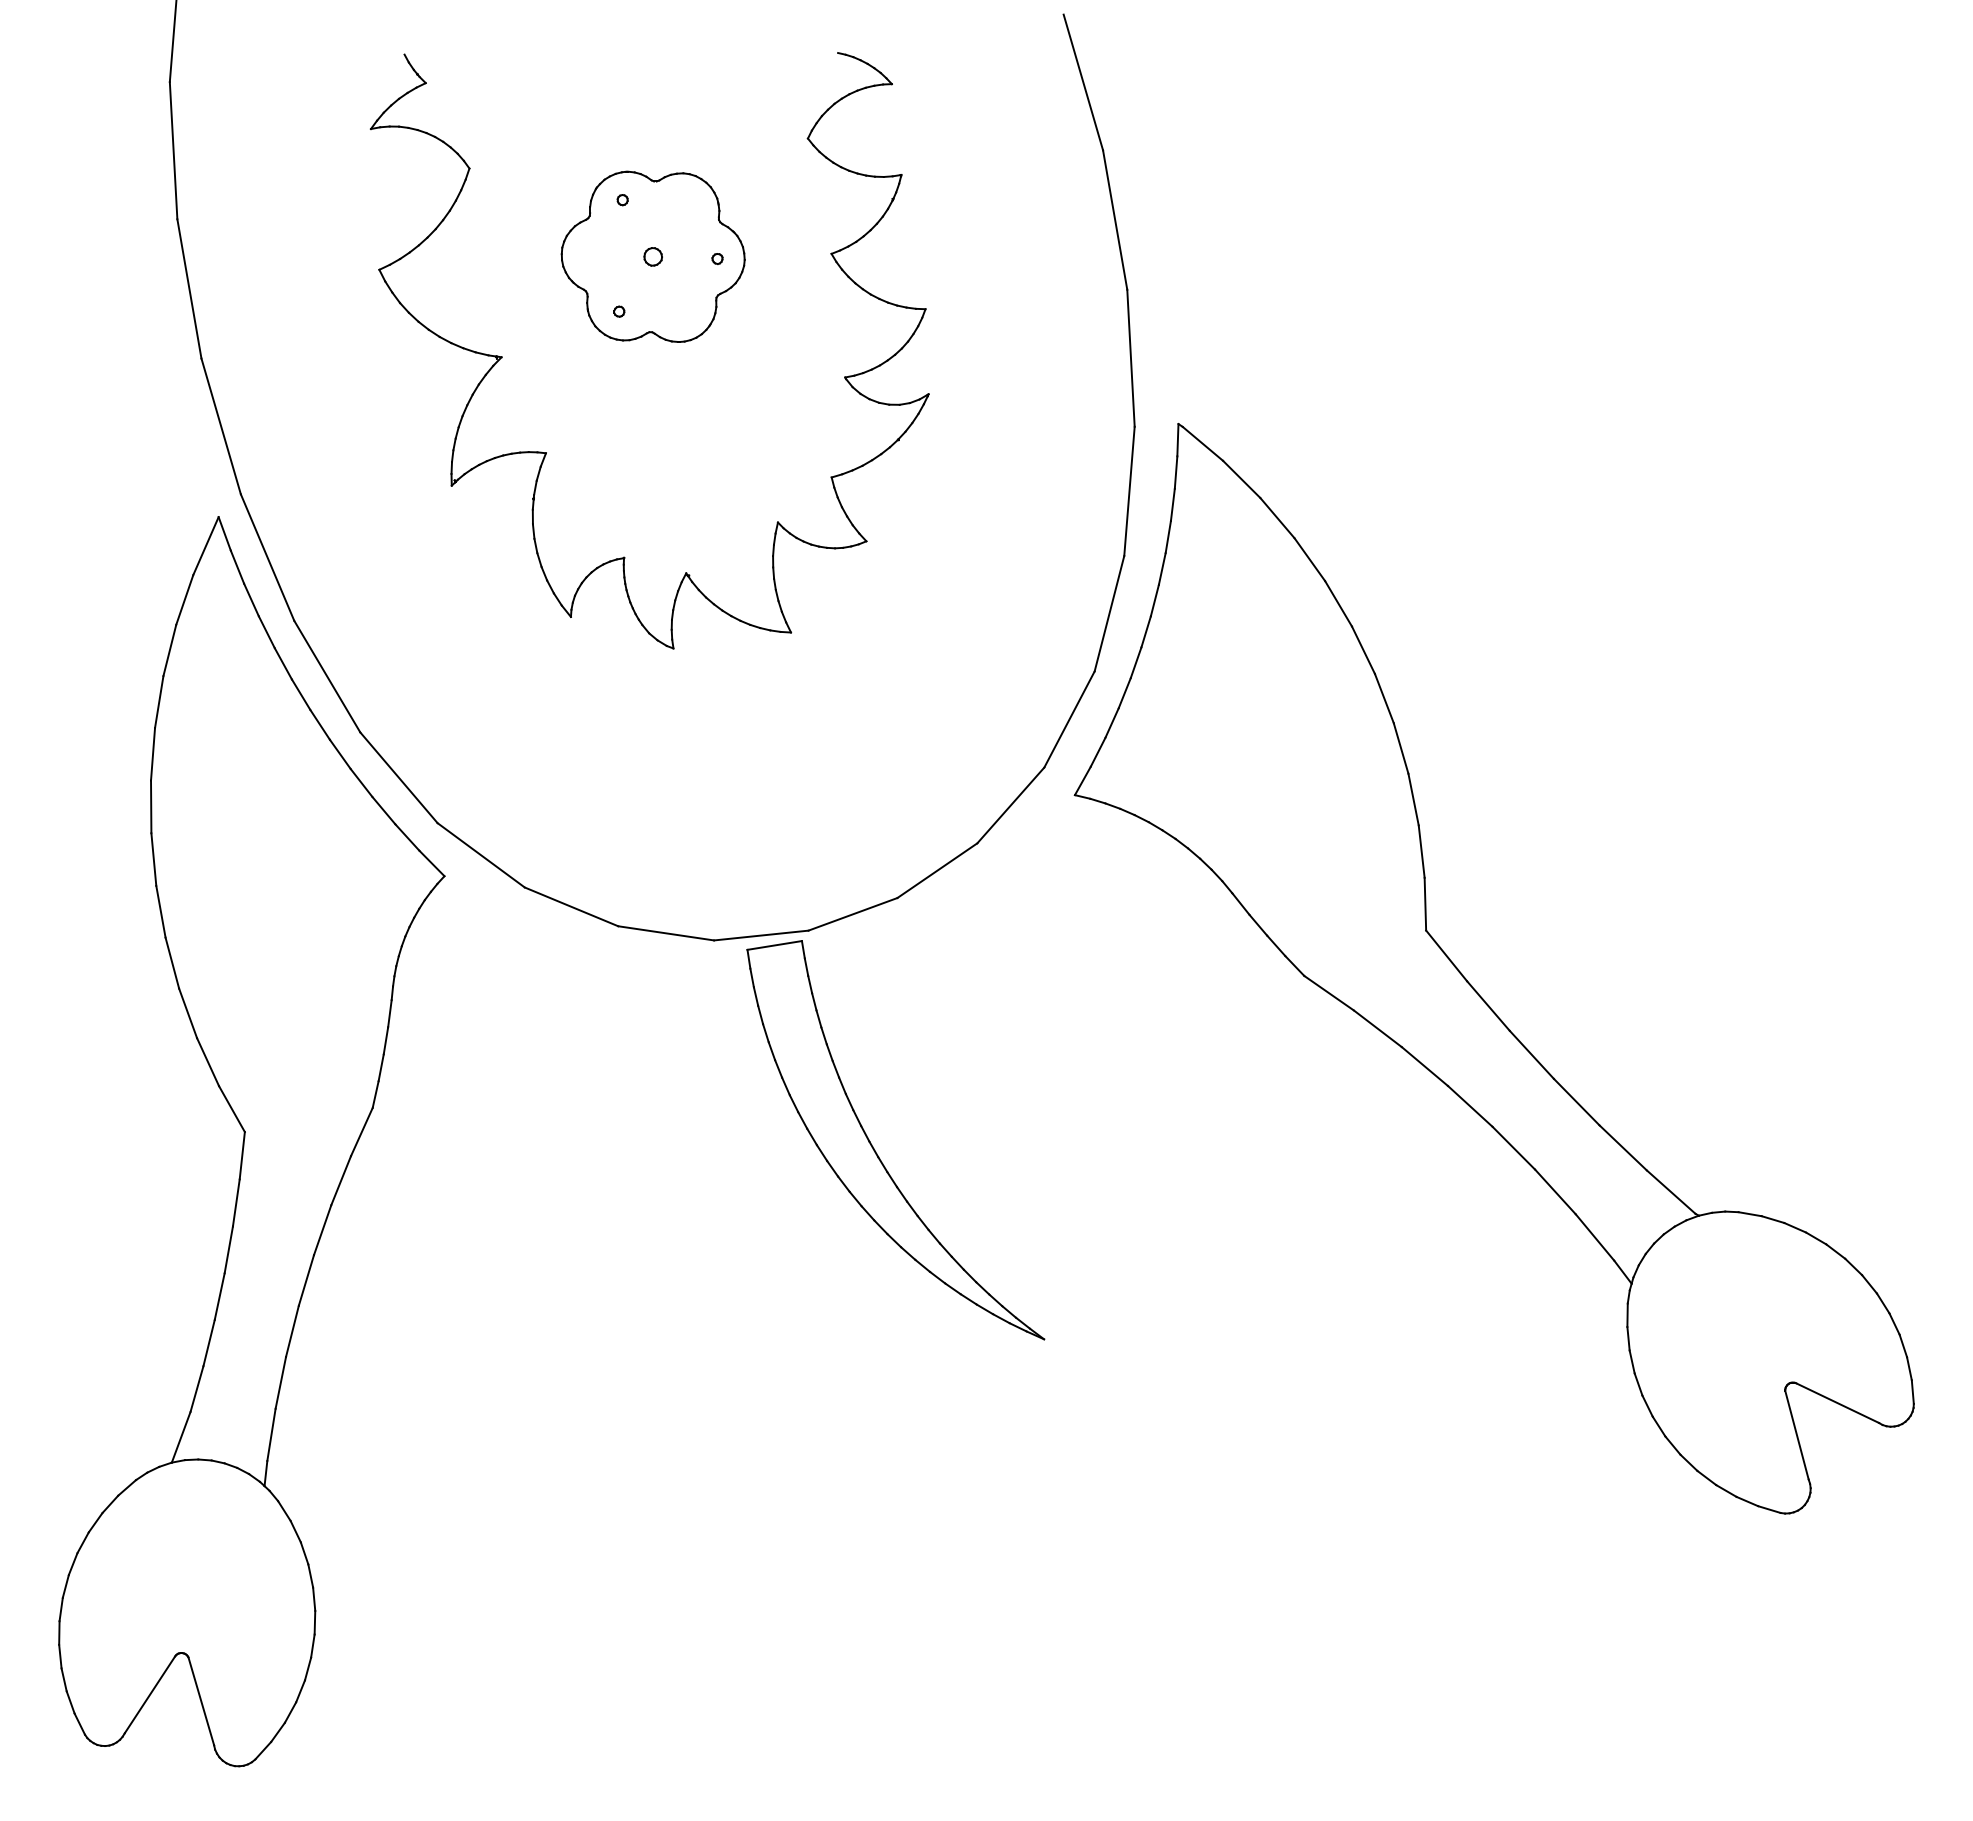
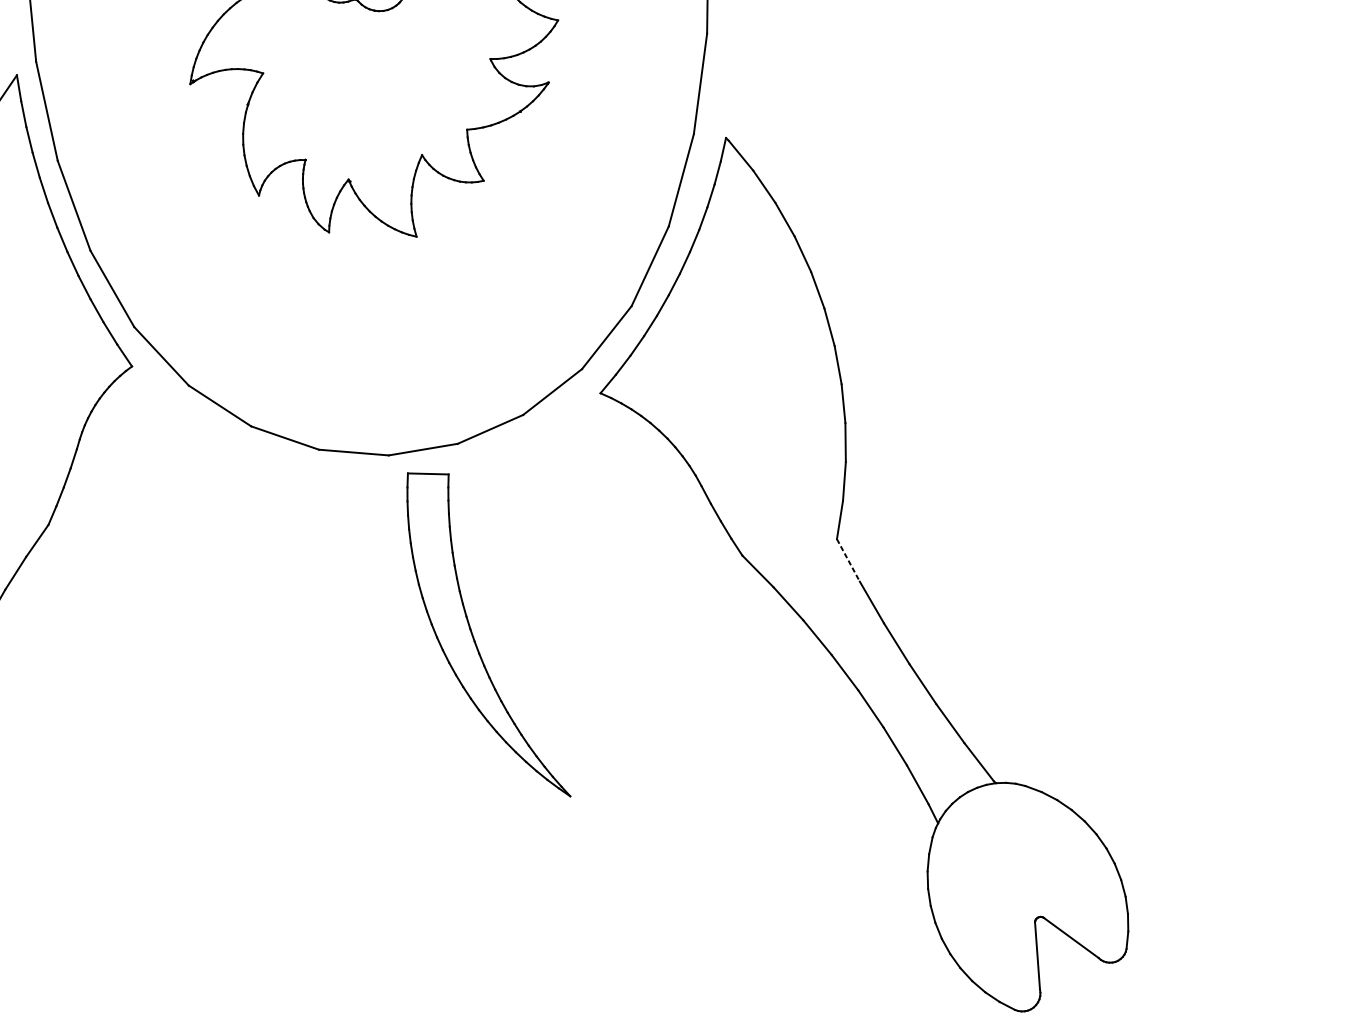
line: (1446, 955) -> (848, 560), solid -> dashed
part: (876, 1151) -> (474, 637), moved

